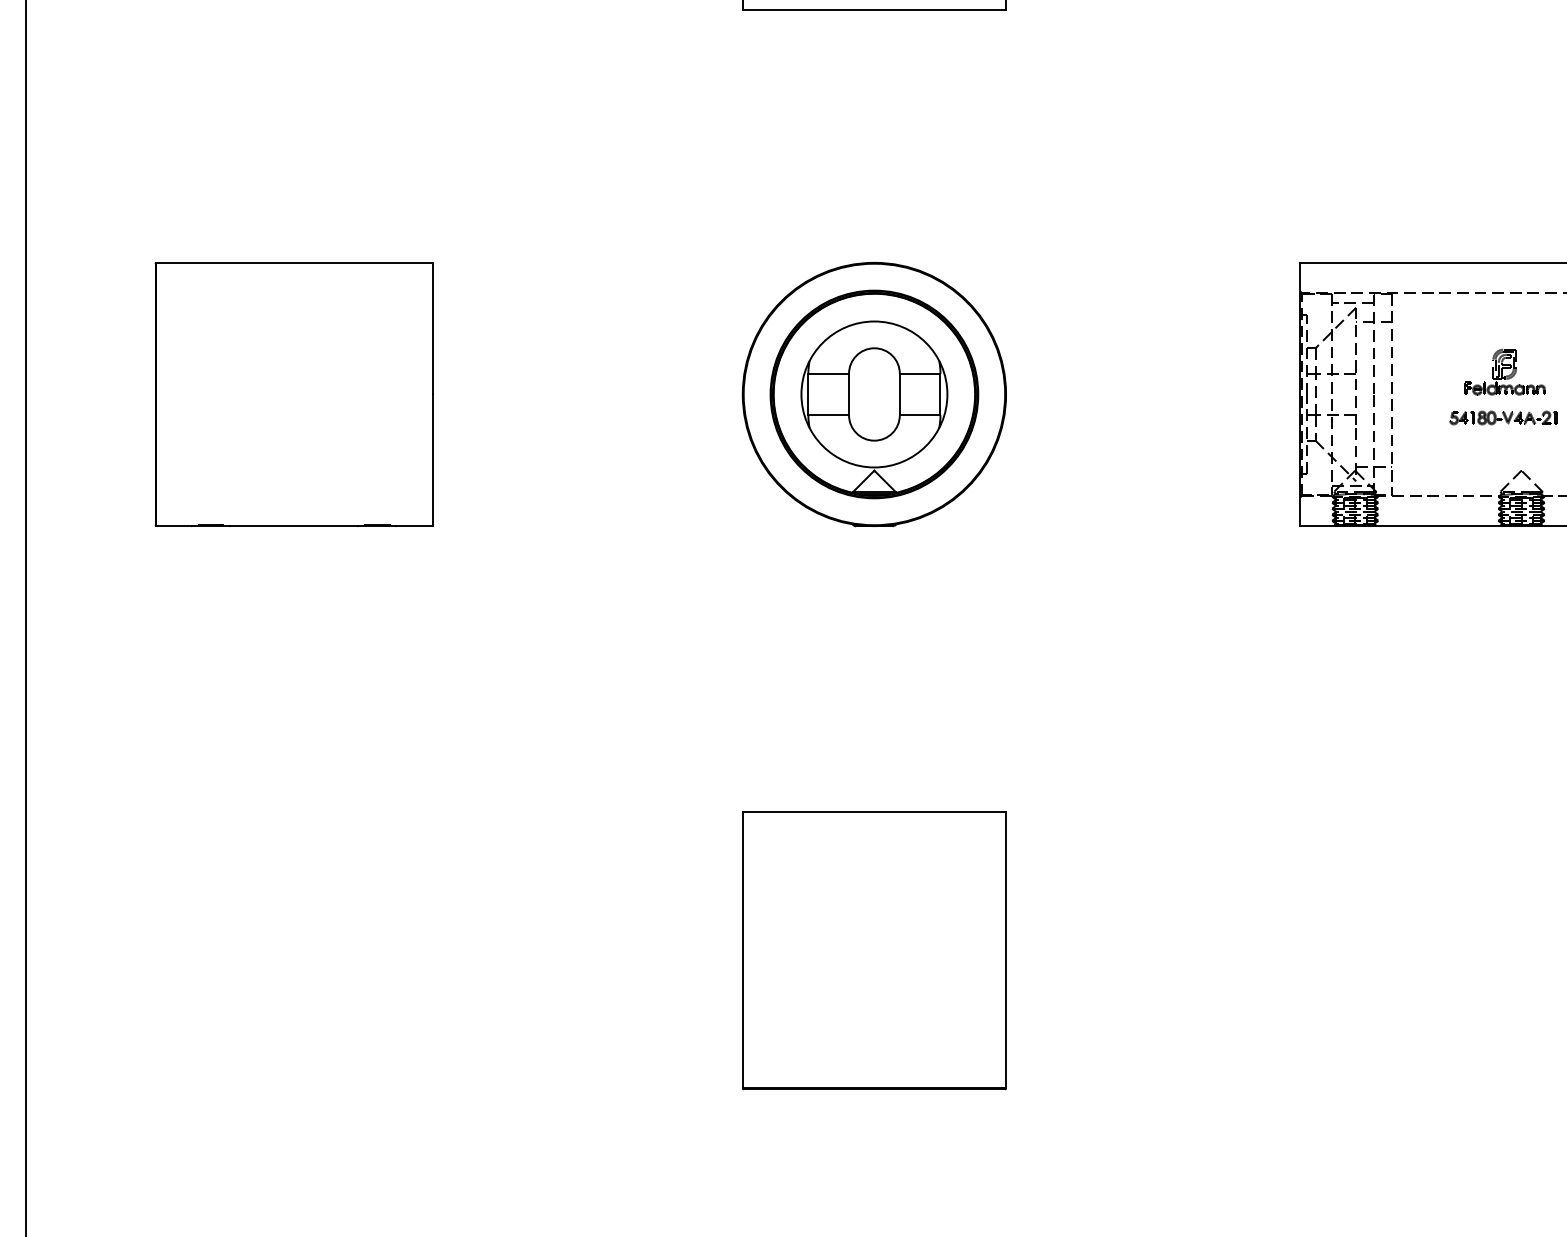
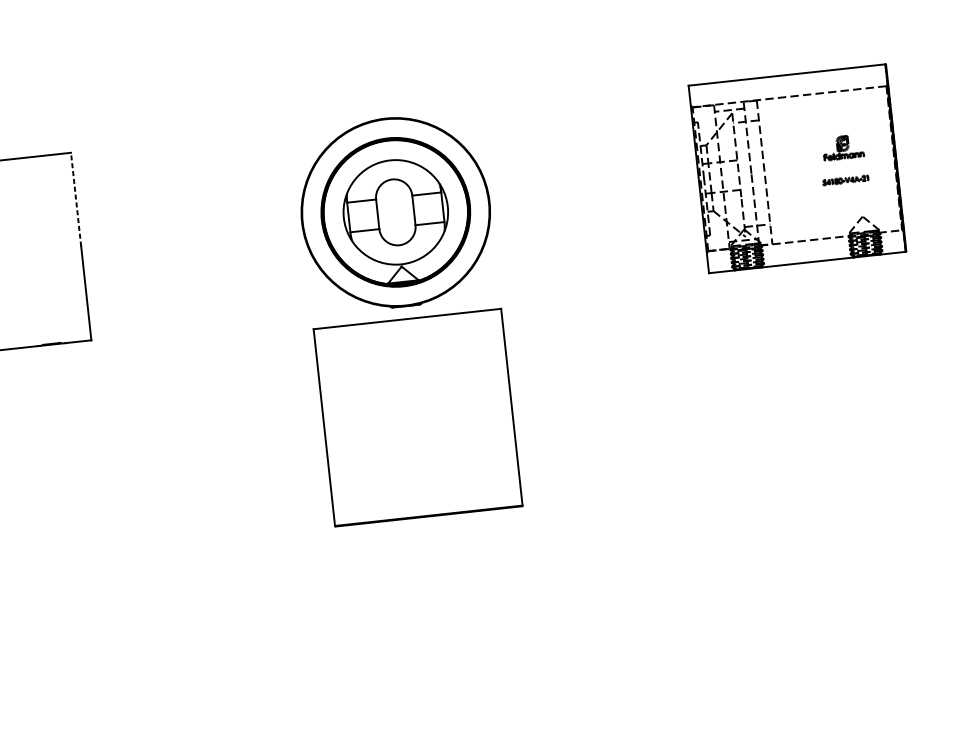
line: (432, 328) -> (75, 199), solid -> dashed
part: (1504, 371) -> (842, 147), size x0.7
part: (1503, 417) -> (845, 180), size x0.6
part: (874, 950) -> (418, 417), moved

